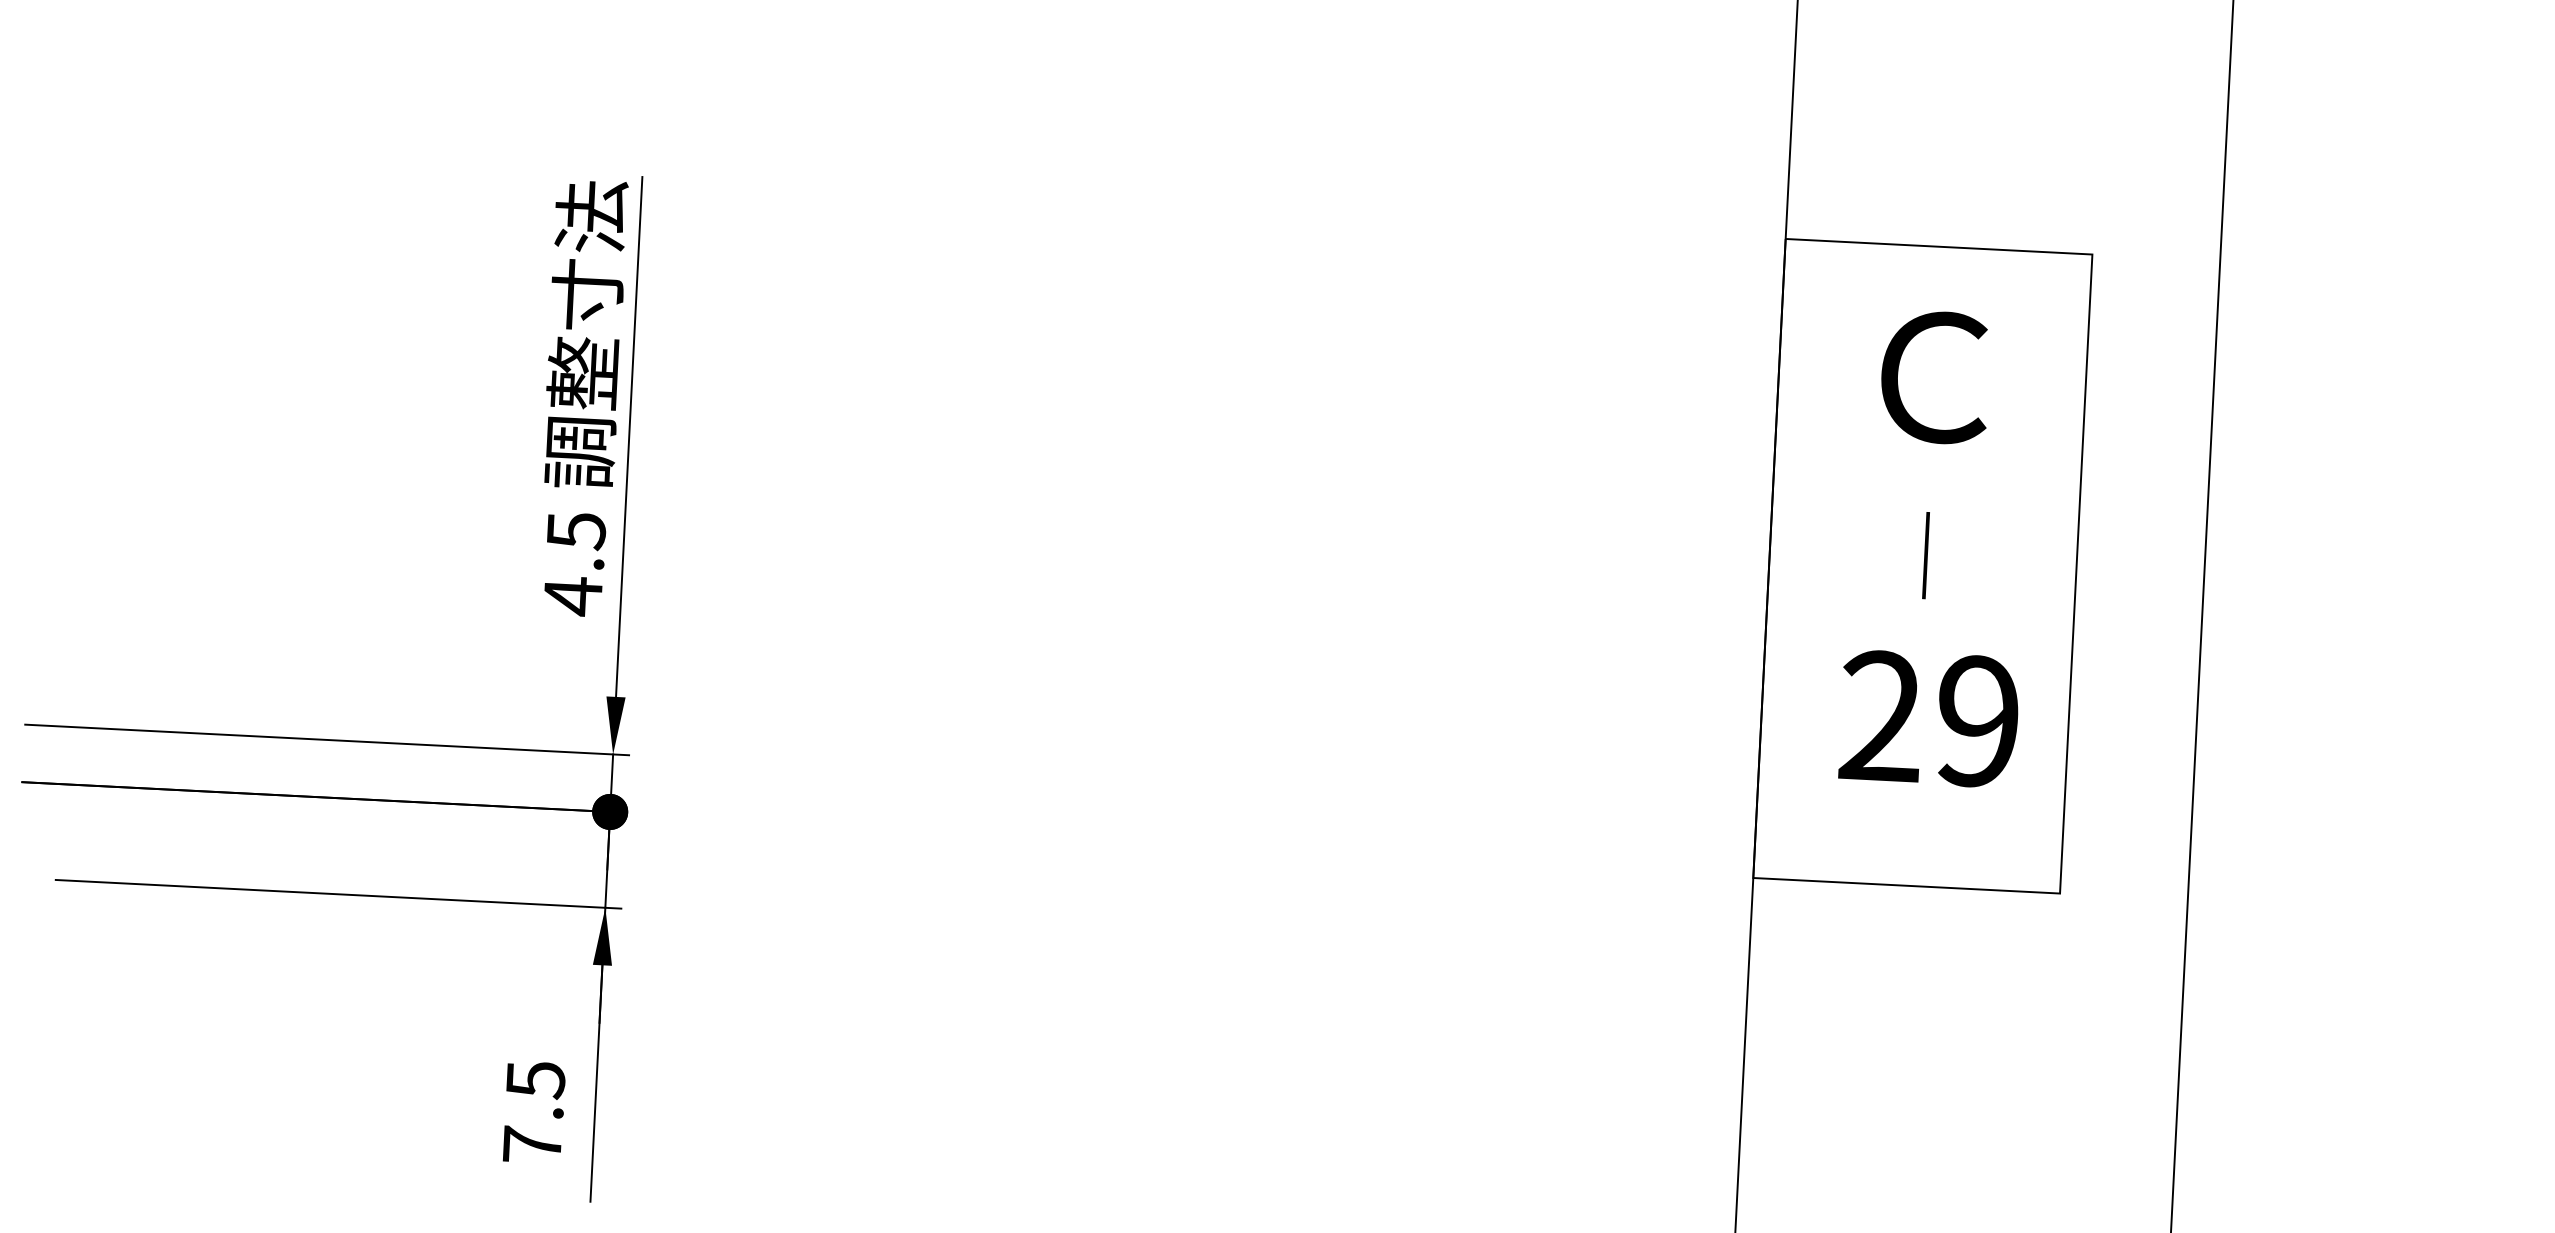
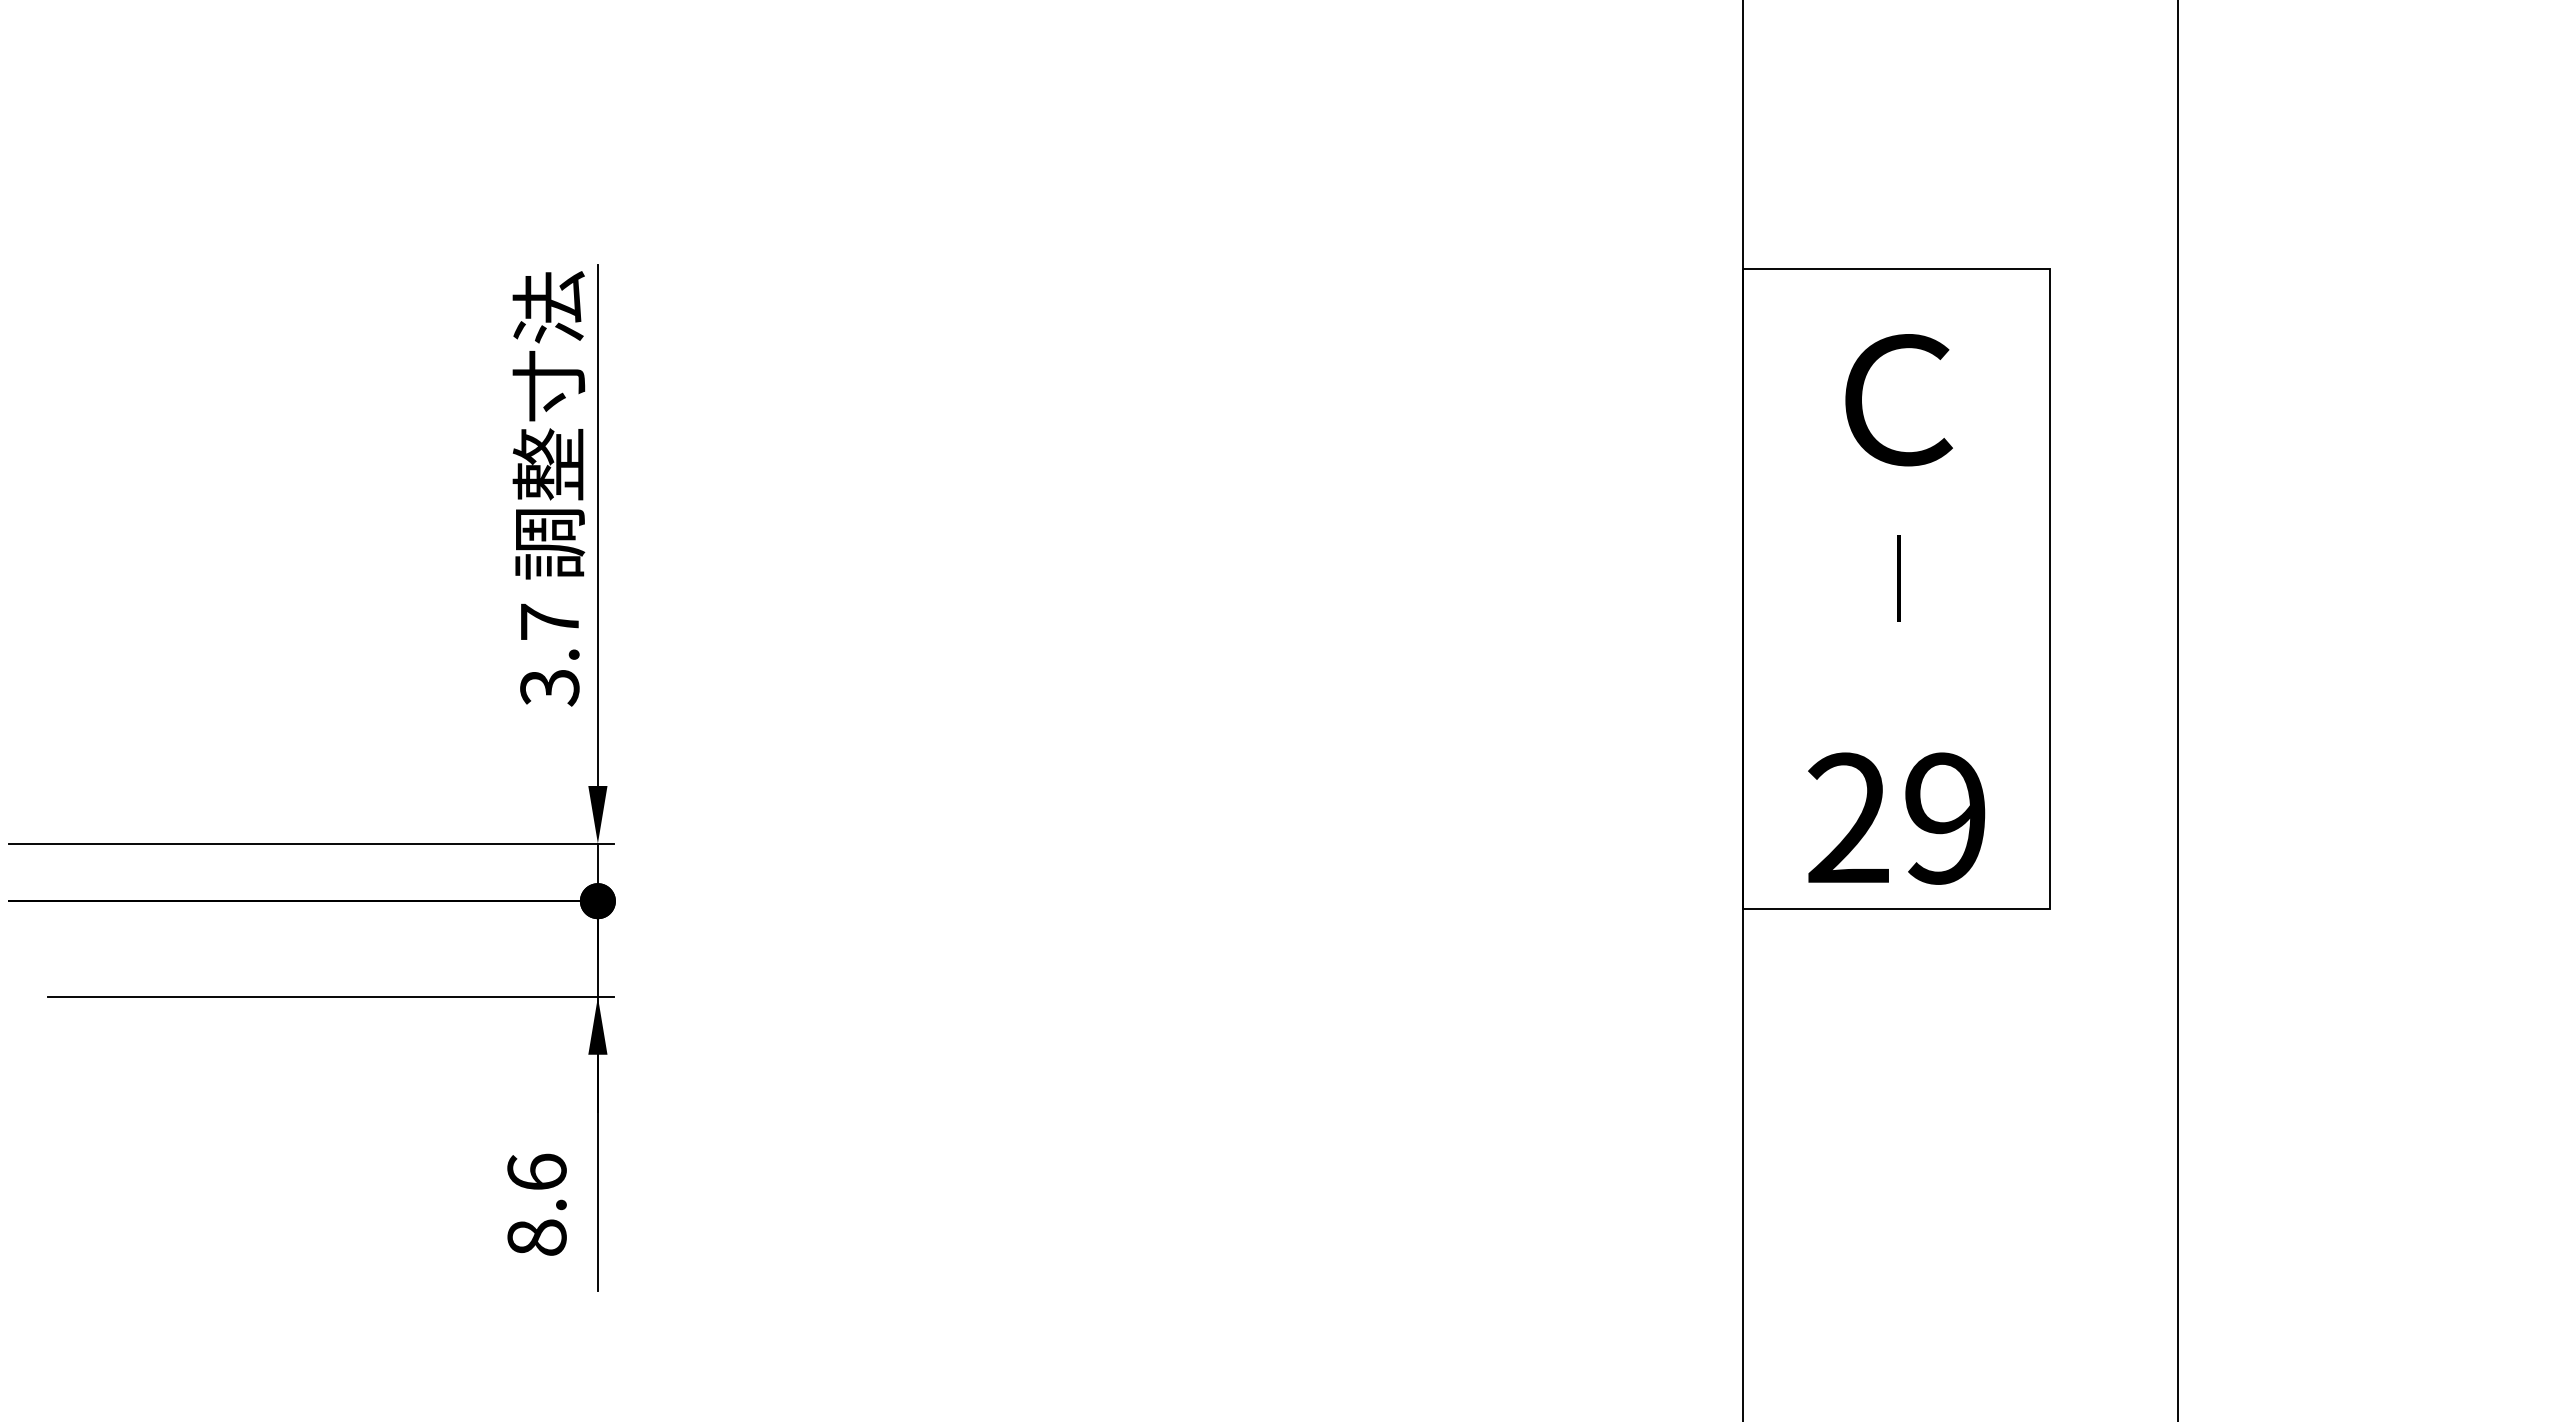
text: (574, 564) -> (549, 655), 4.5 -> 3.7
text: (1929, 718) -> (1896, 818), moved
text: (533, 1111) -> (536, 1204), 7.5 -> 8.6

